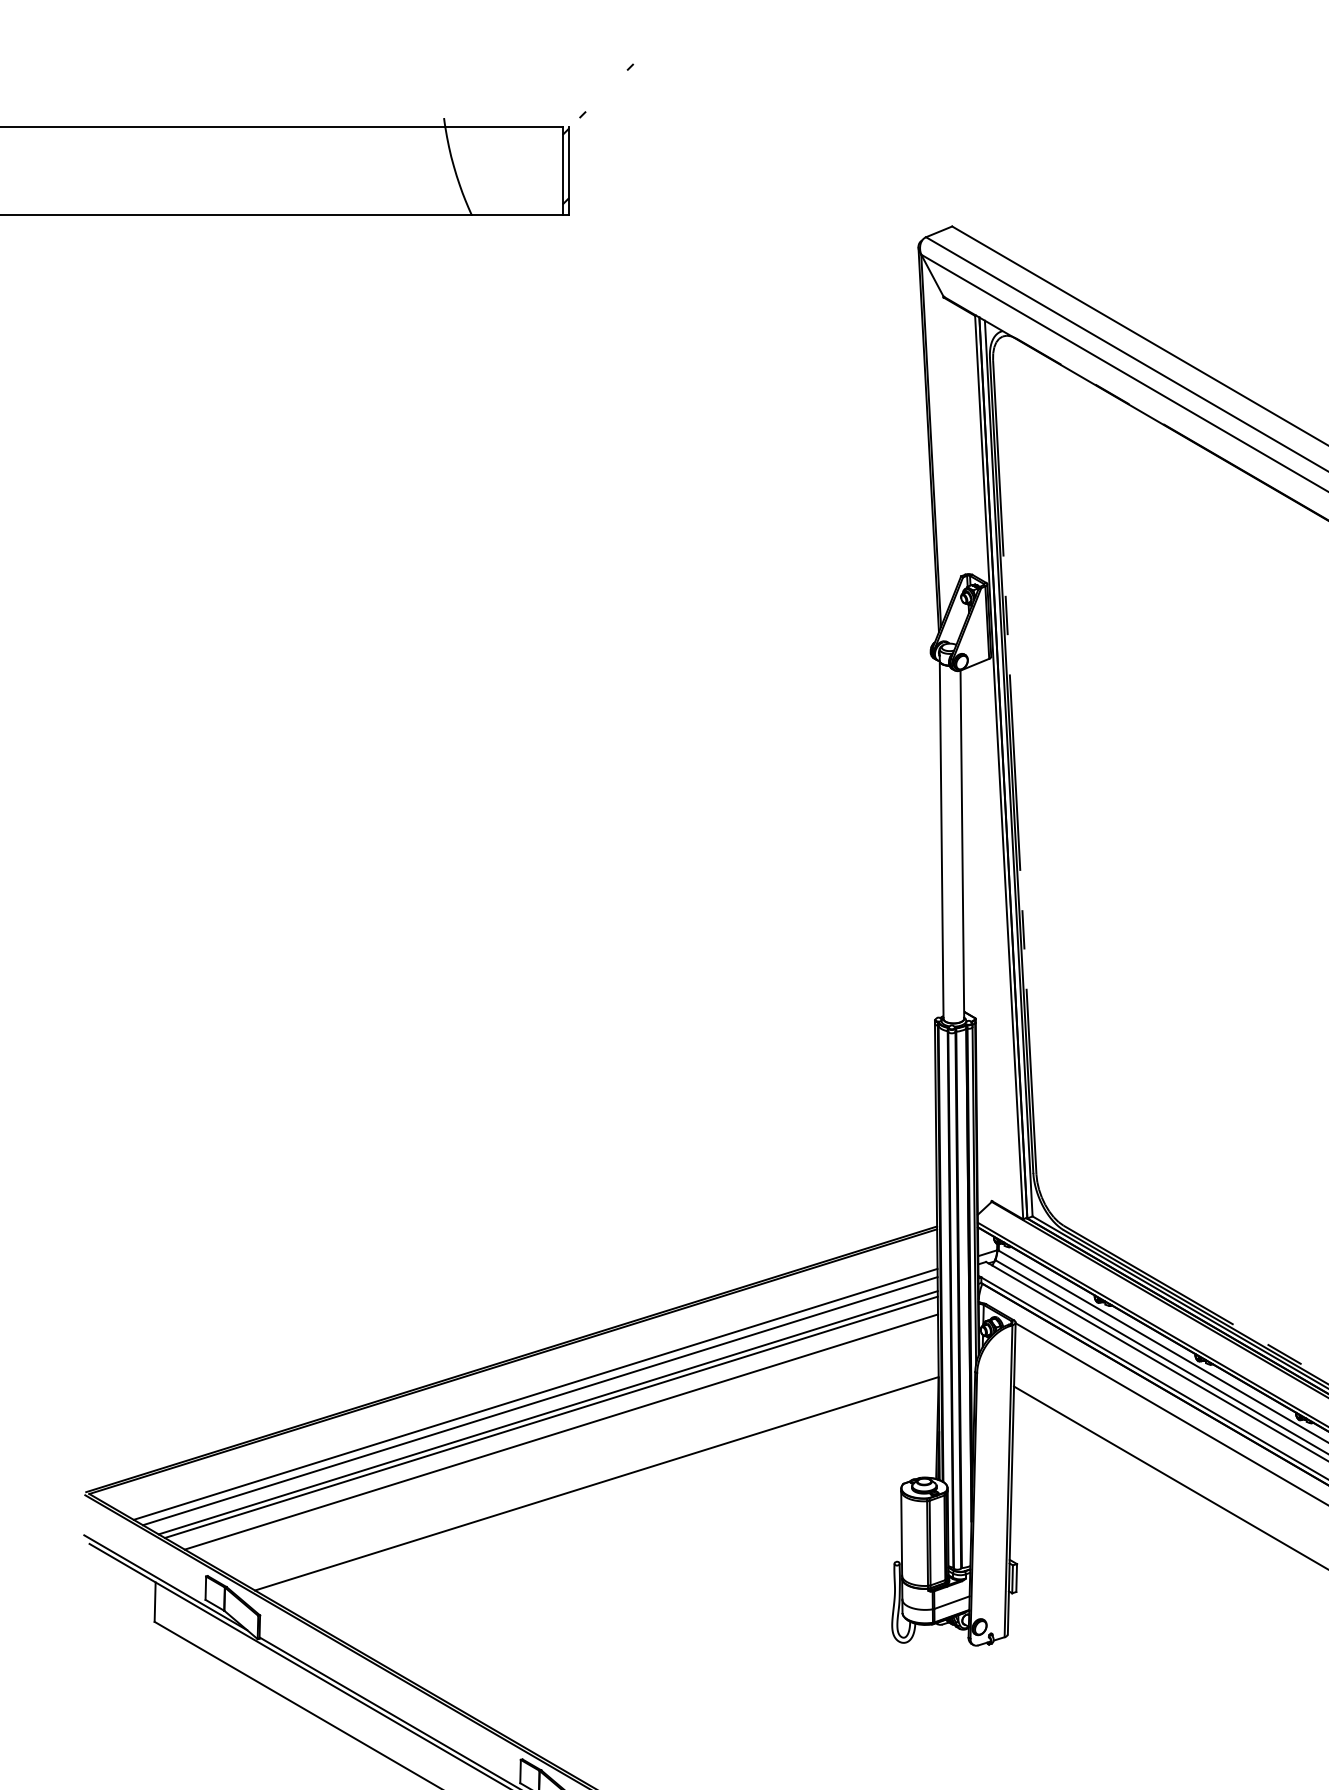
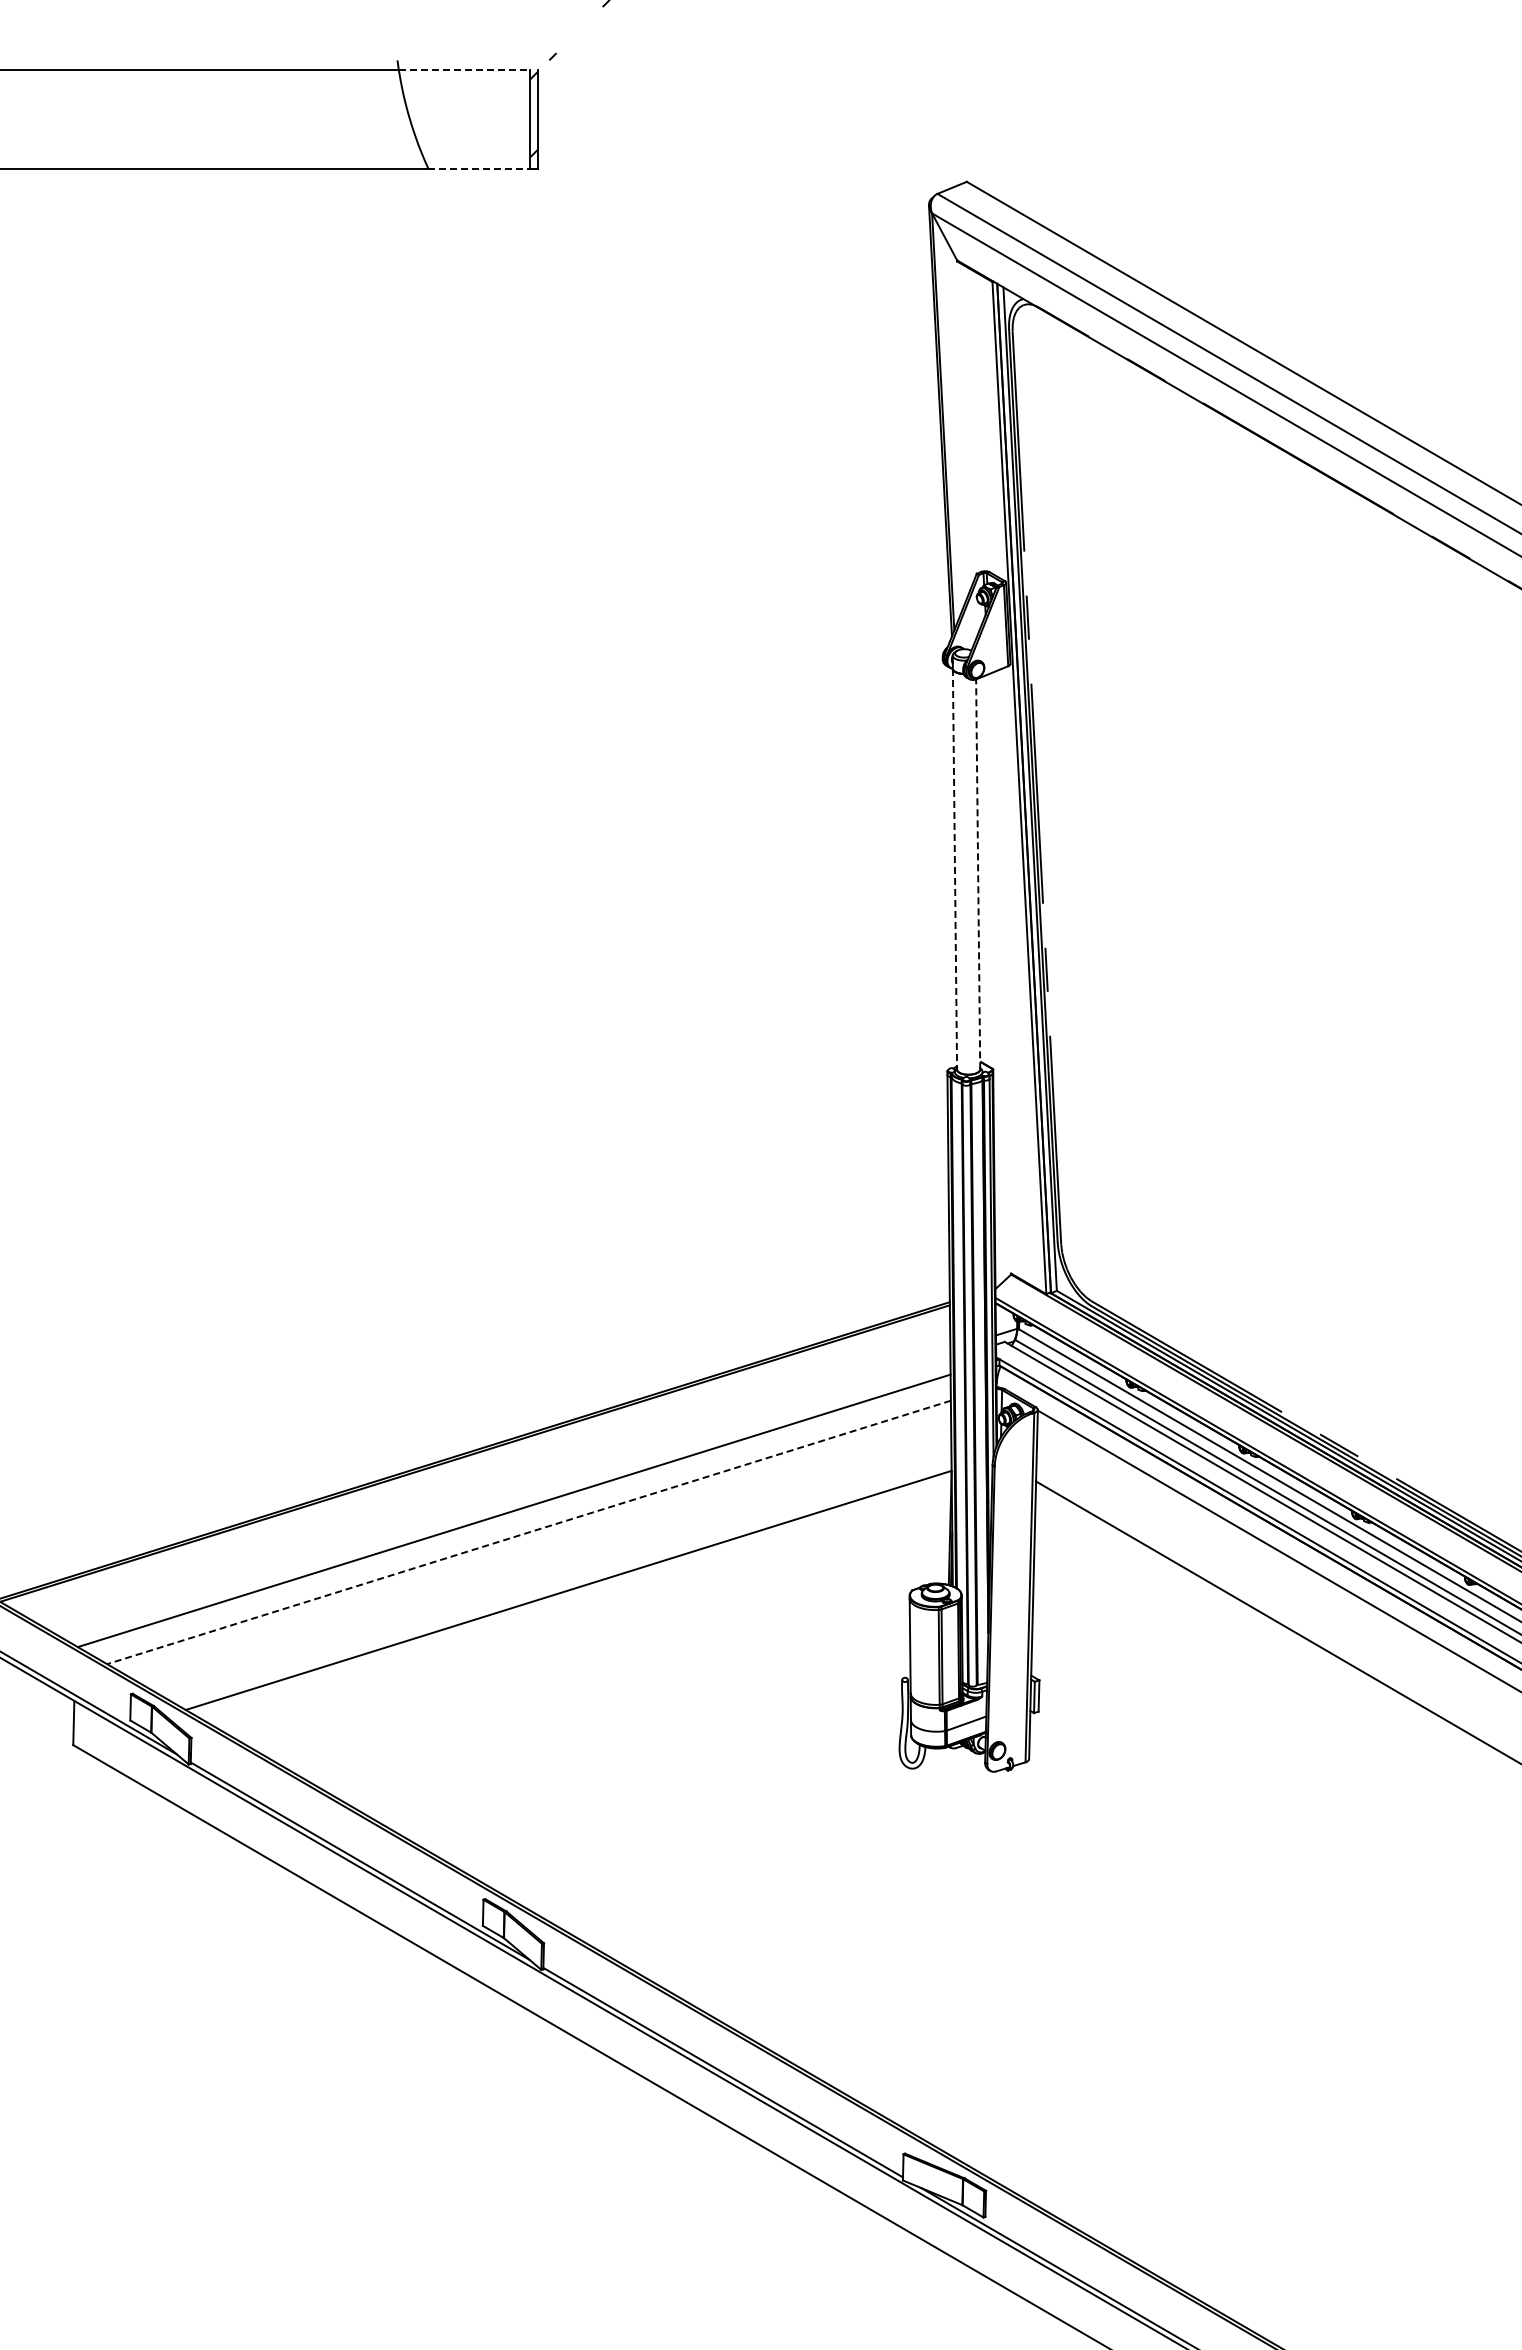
line: (503, 127) -> (464, 70), solid -> dashed
line: (517, 214) -> (479, 168), solid -> dashed
line: (941, 840) -> (954, 869), solid -> dashed
line: (962, 844) -> (978, 874), solid -> dashed
line: (535, 1393) -> (499, 1489), removed
line: (540, 1400) -> (505, 1497), removed
line: (551, 1416) -> (517, 1515), removed
line: (561, 1432) -> (529, 1532), solid -> dashed

